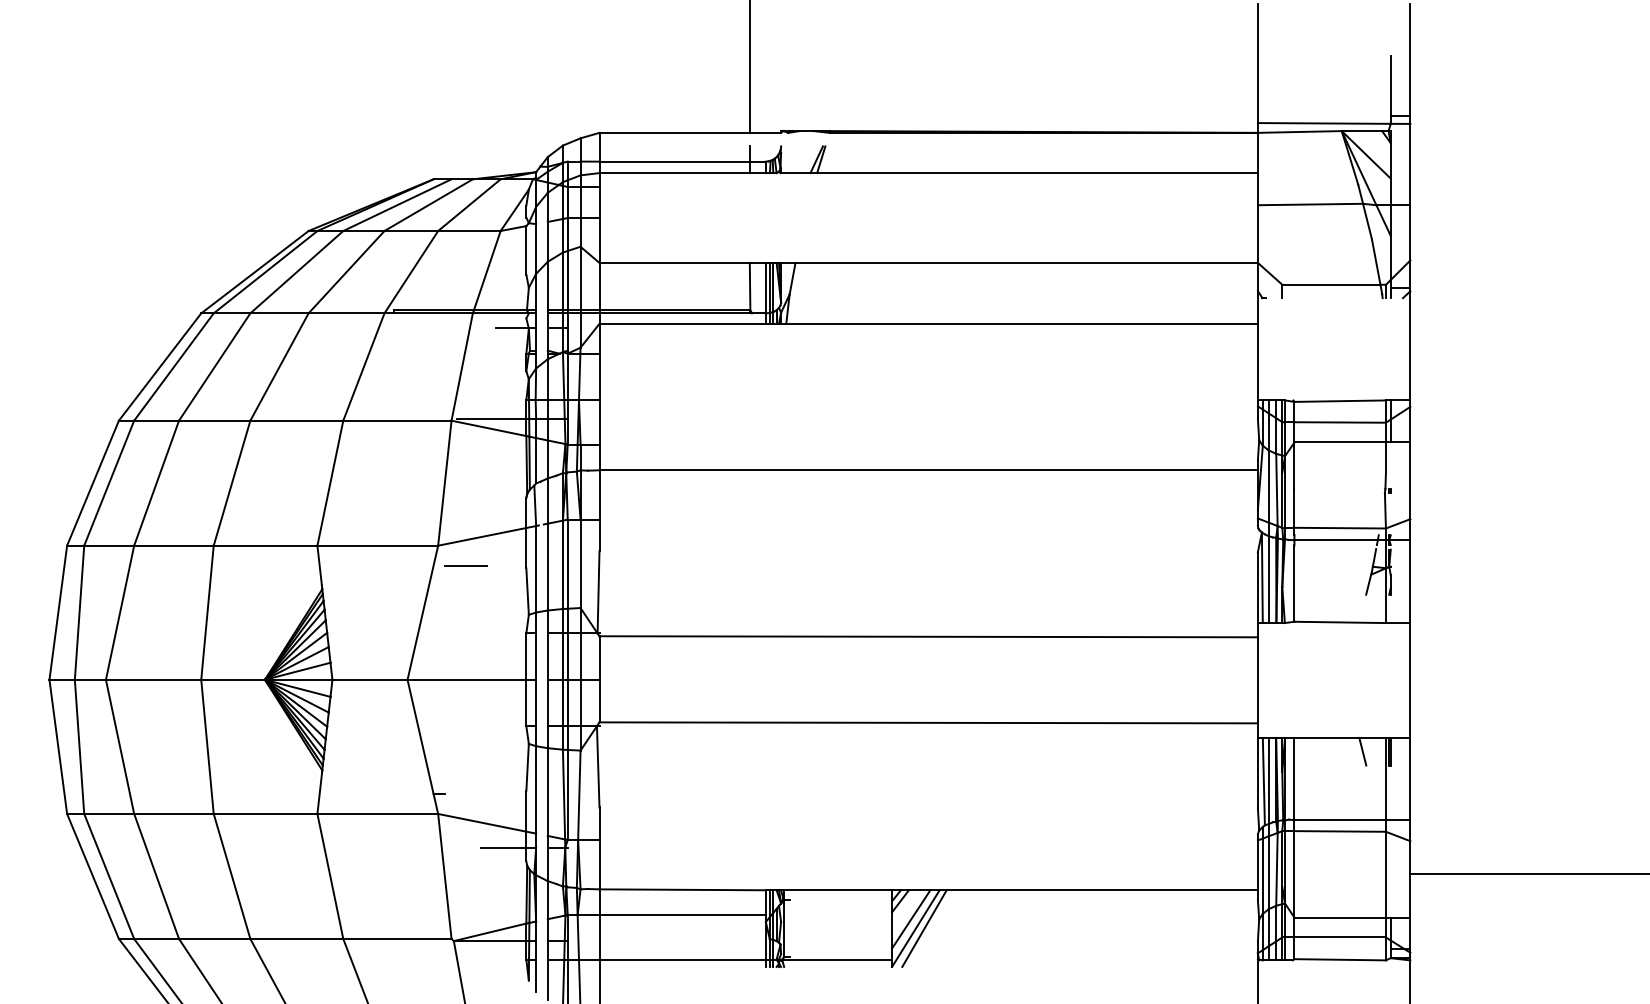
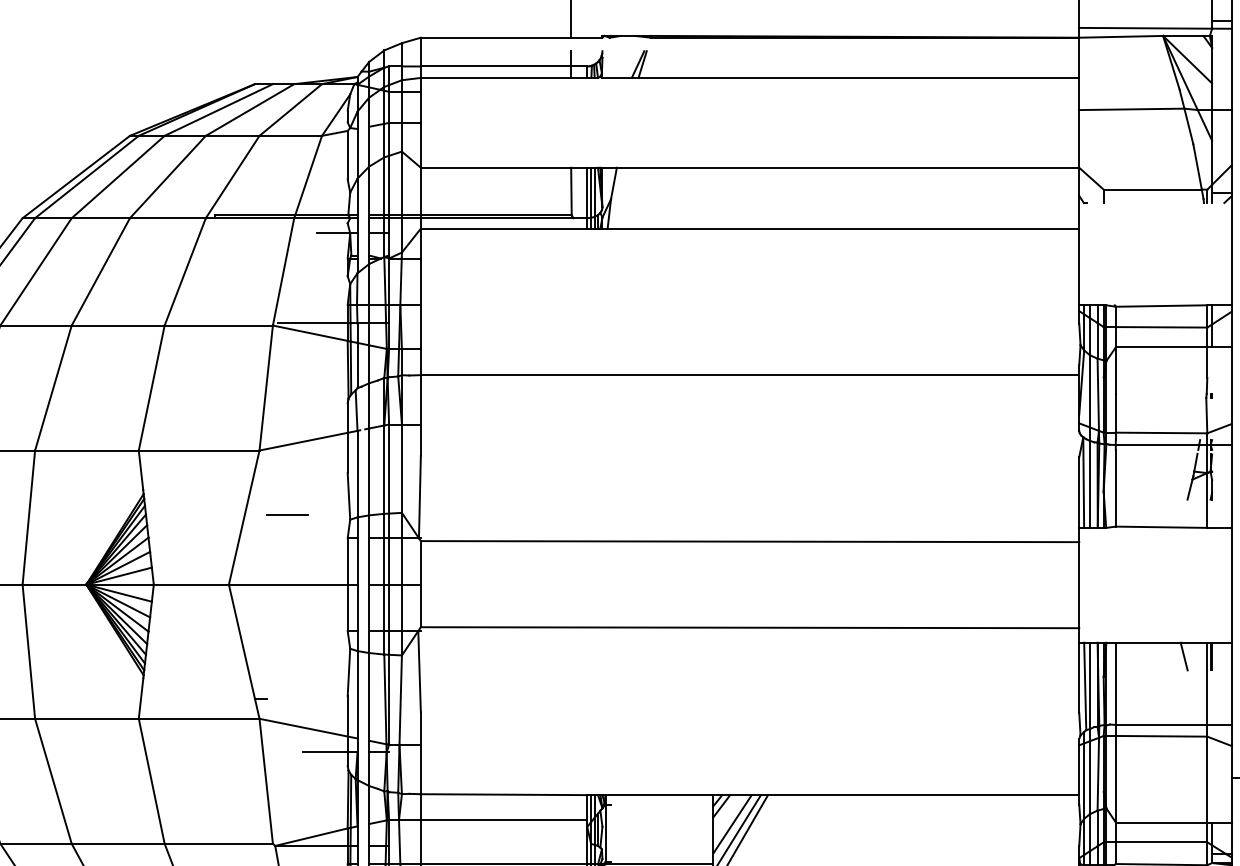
line: (465, 565) -> (286, 514), moved

